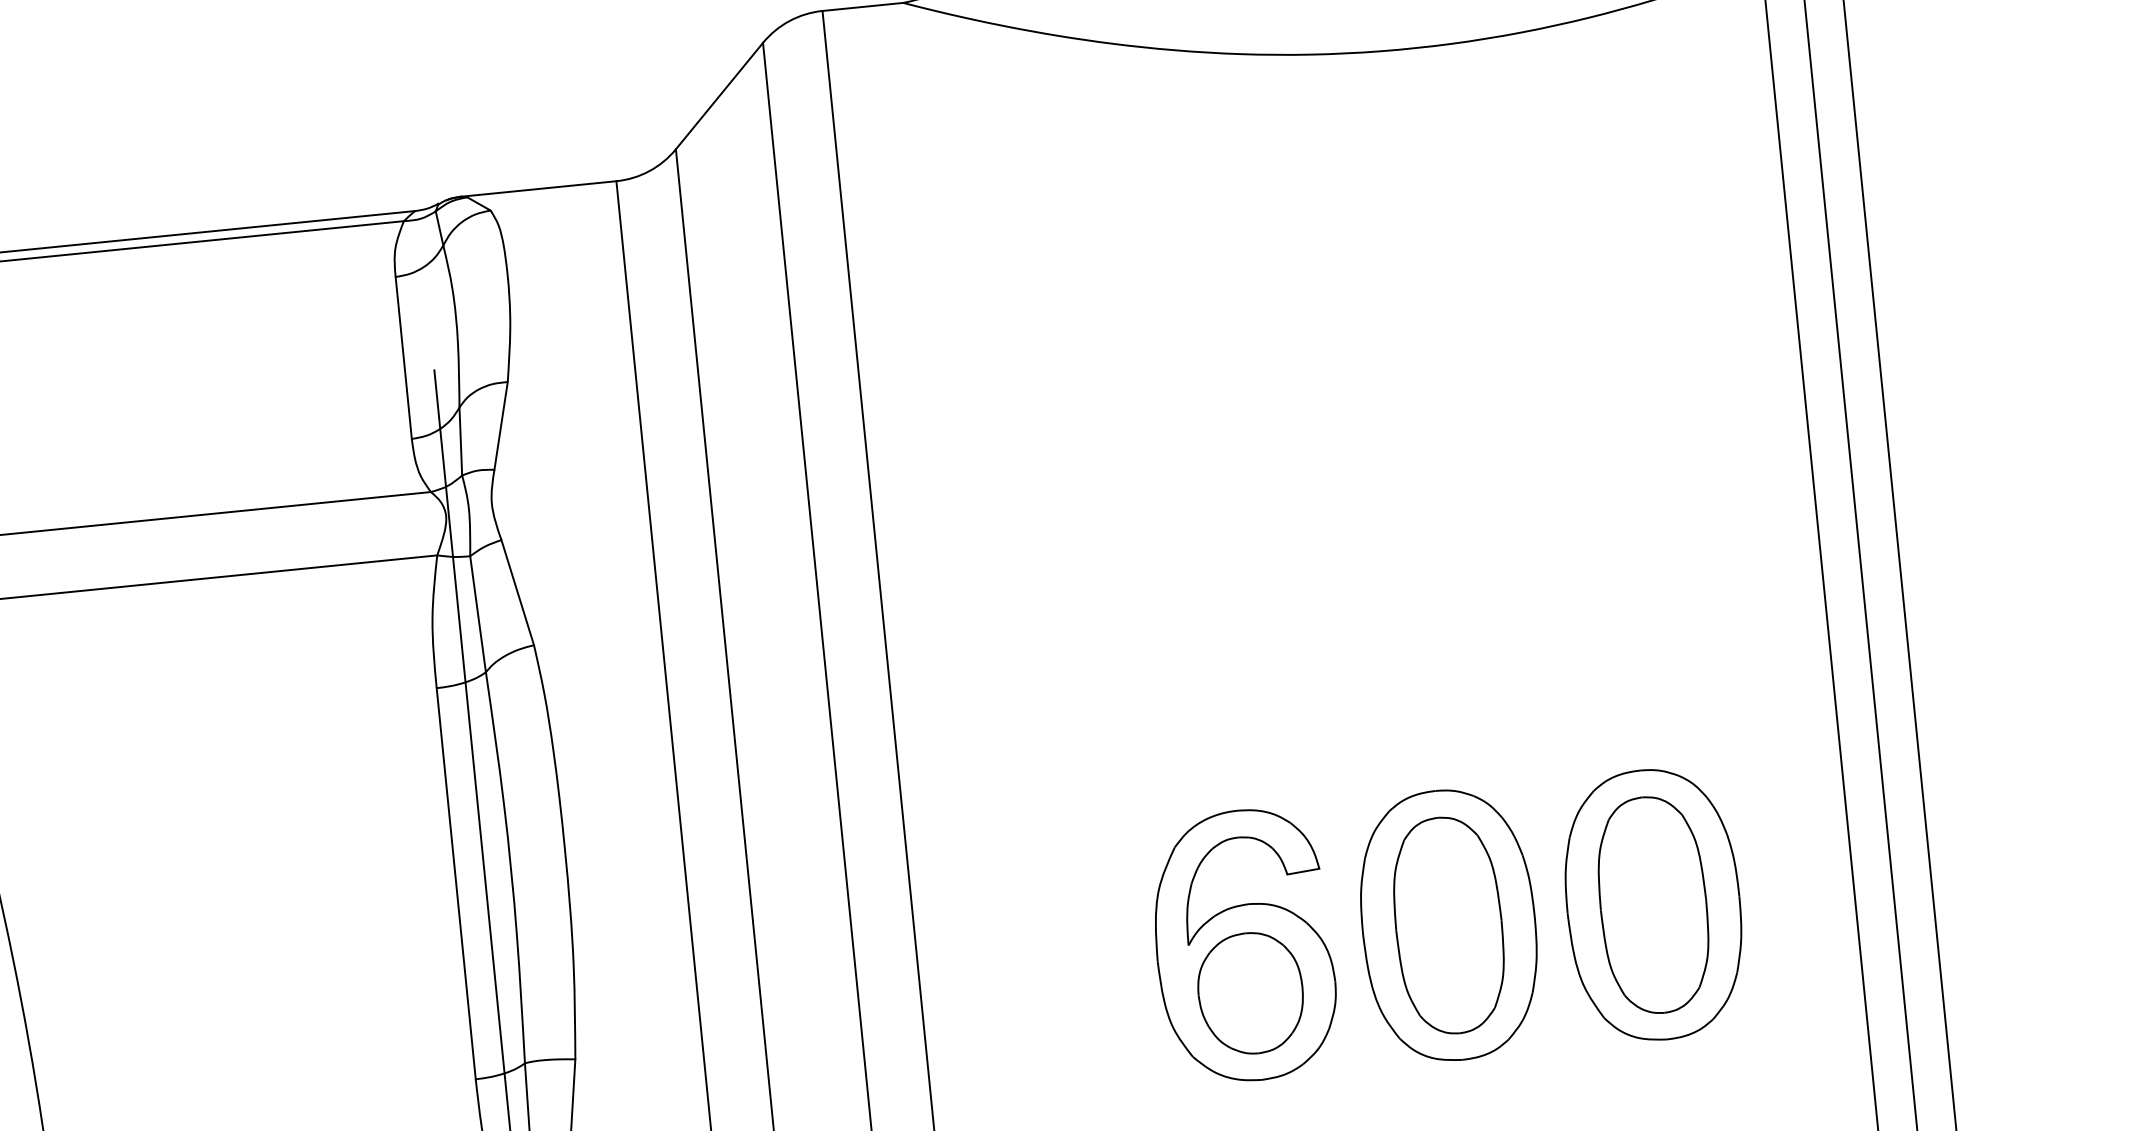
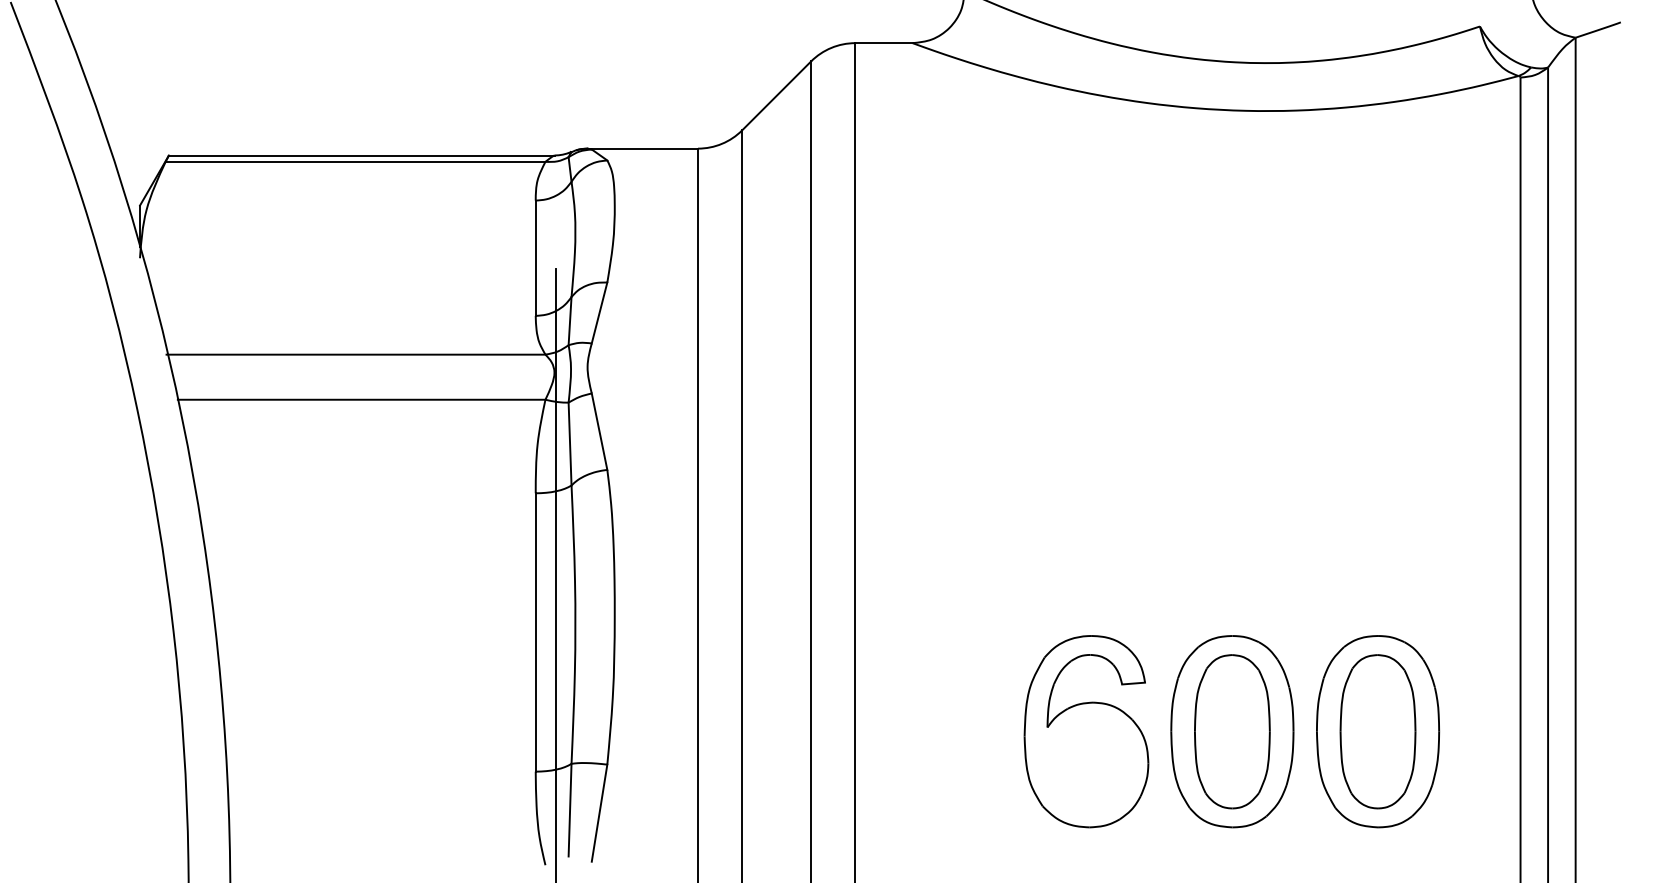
part: (1250, 993) -> (1087, 765), removed

